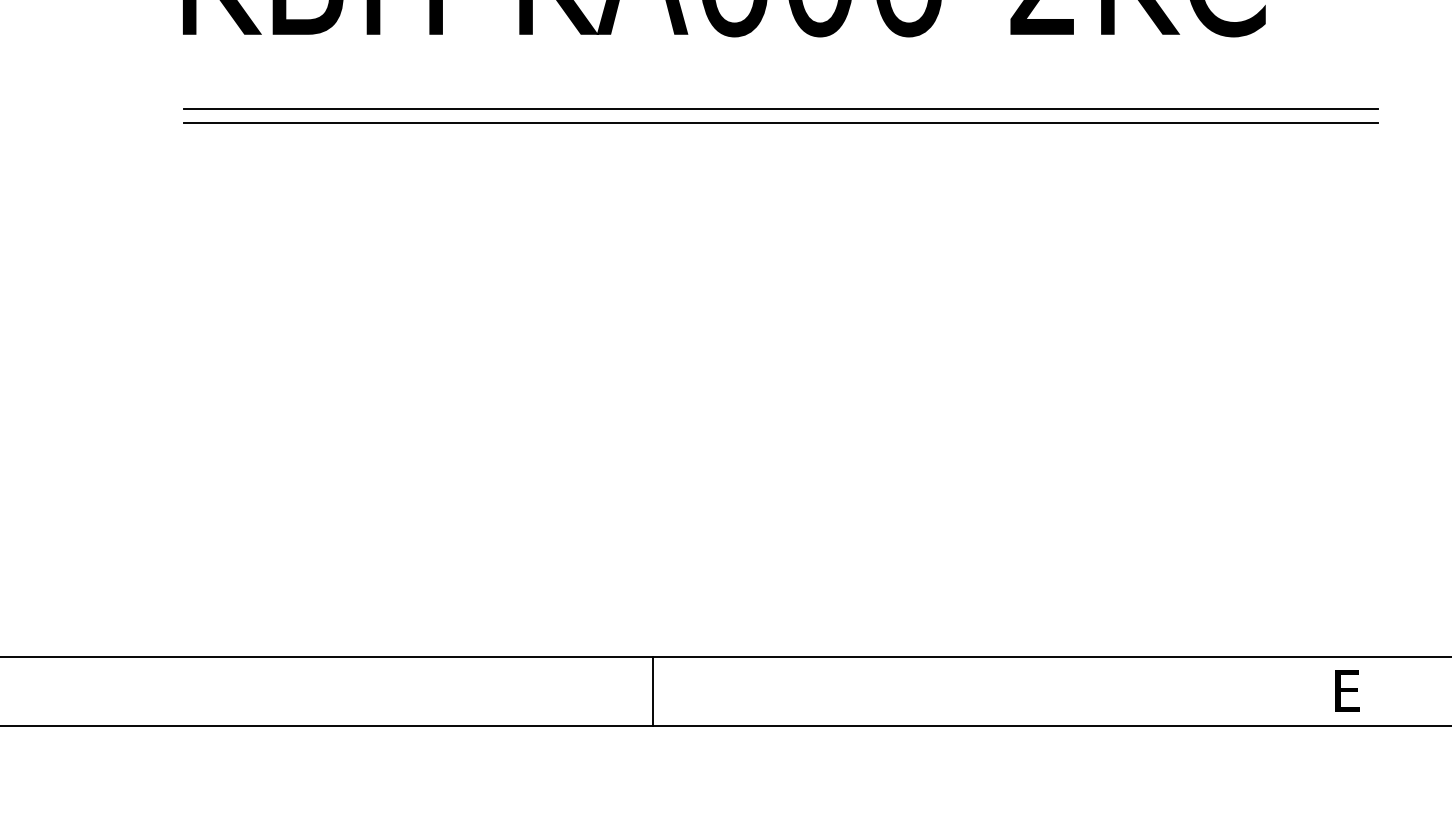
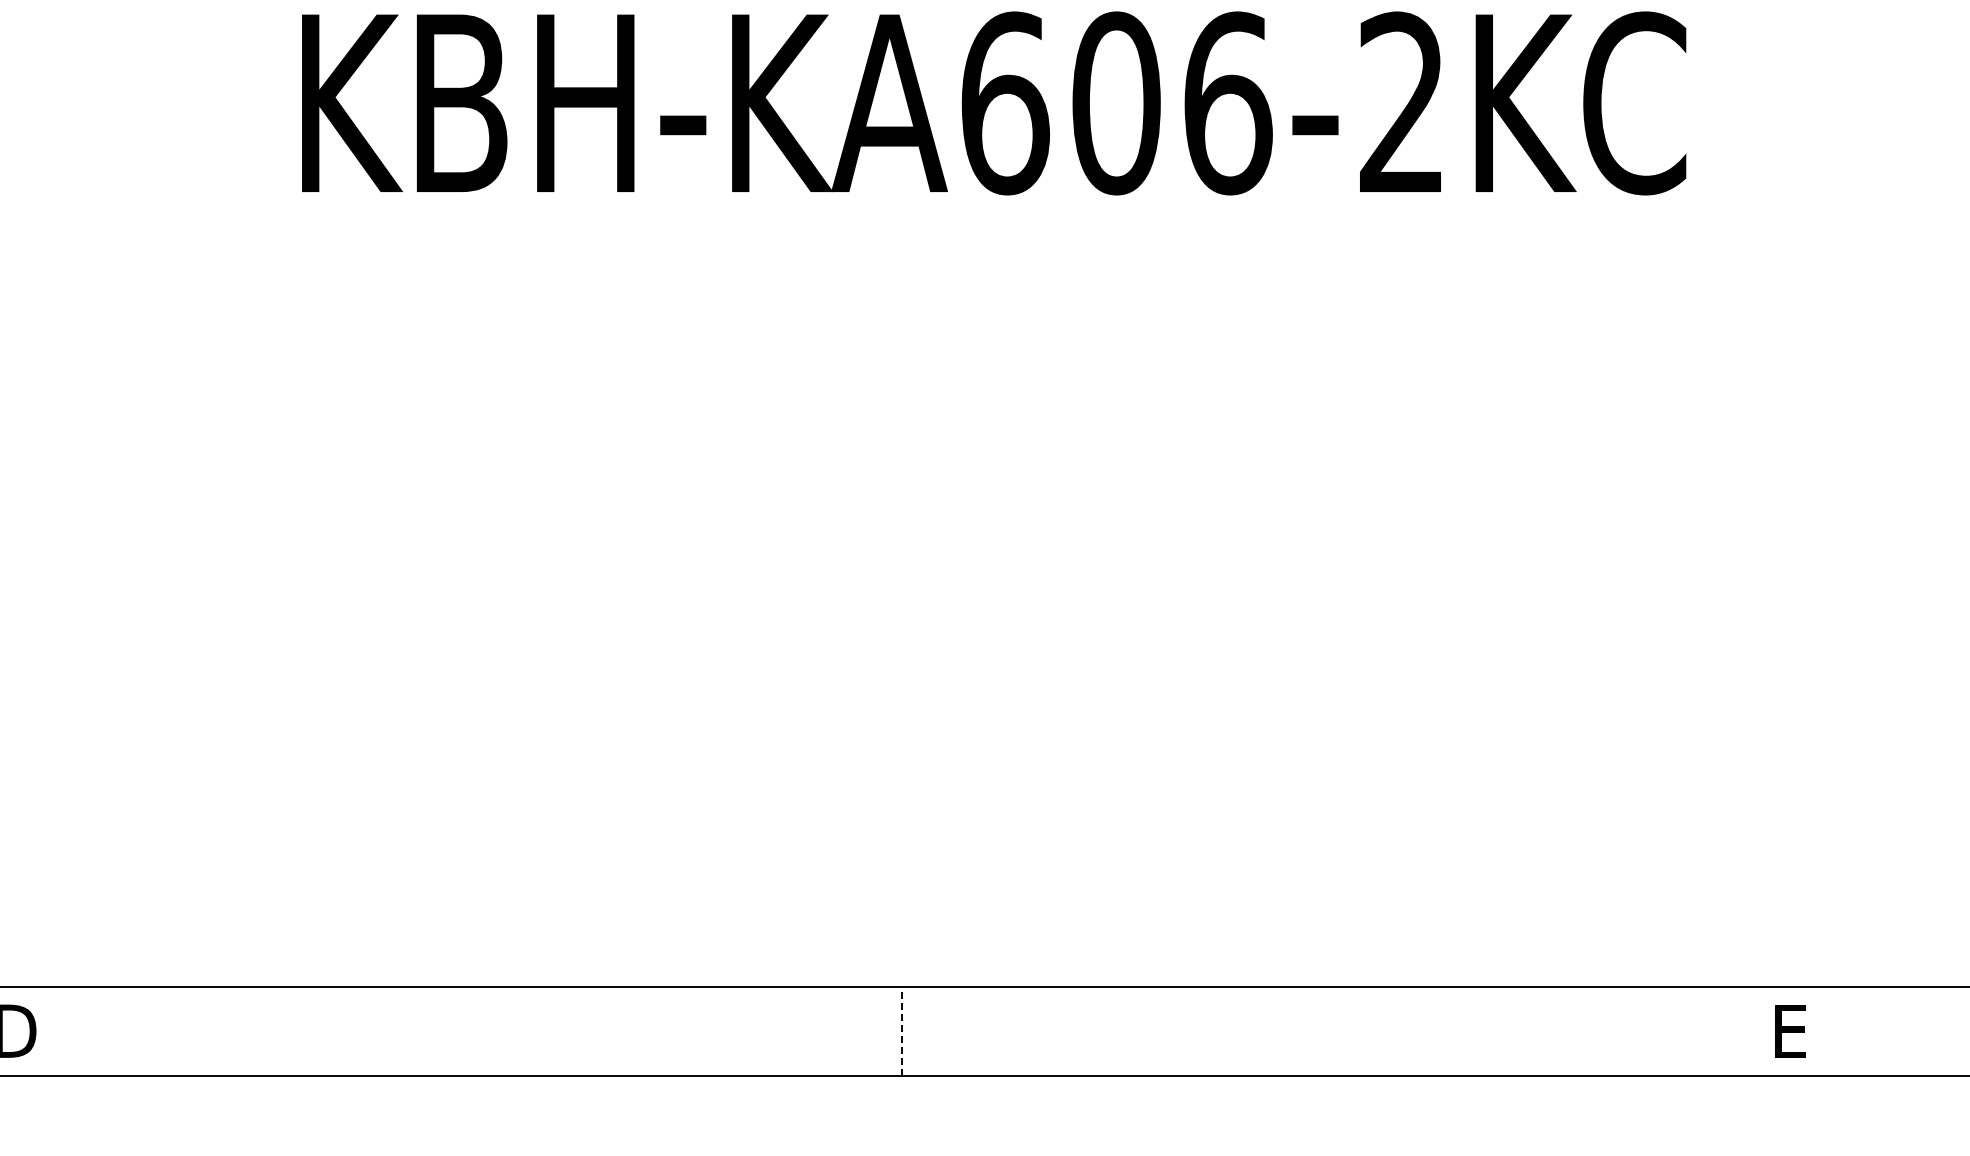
line: (780, 109) -> (1066, 287), removed
line: (780, 123) -> (1066, 305), removed
line: (652, 690) -> (902, 1030), solid -> dashed

